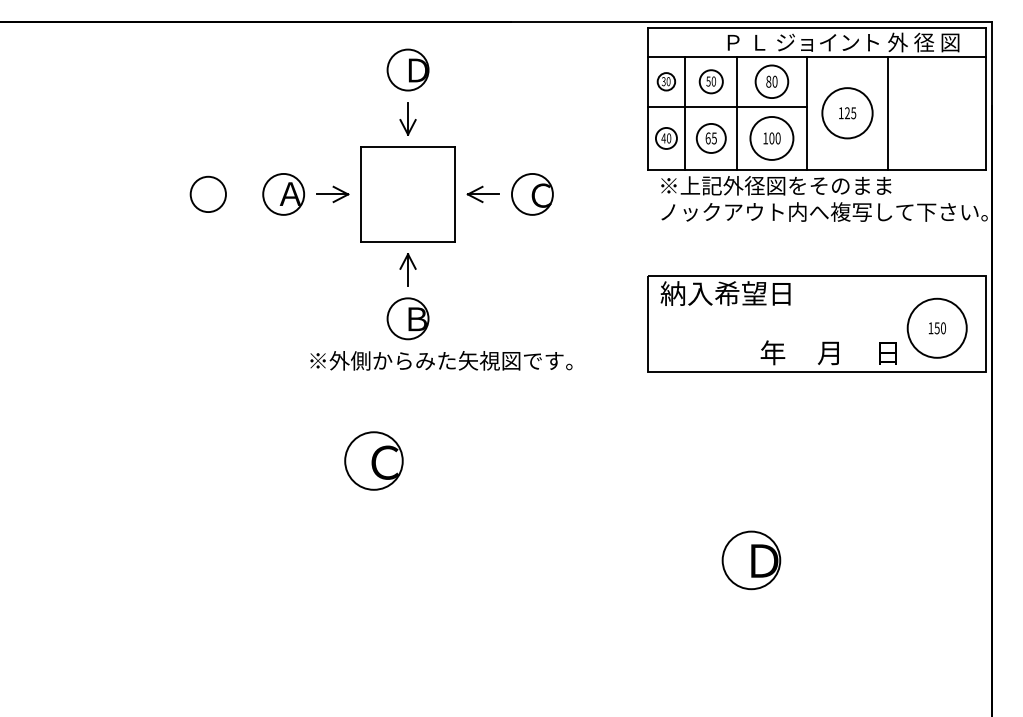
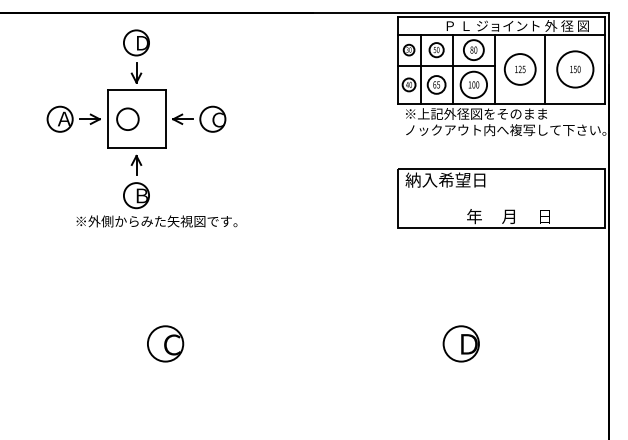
part: (416, 209) -> (141, 128), moved
part: (937, 328) -> (575, 69), moved
part: (373, 460) -> (165, 343), moved

